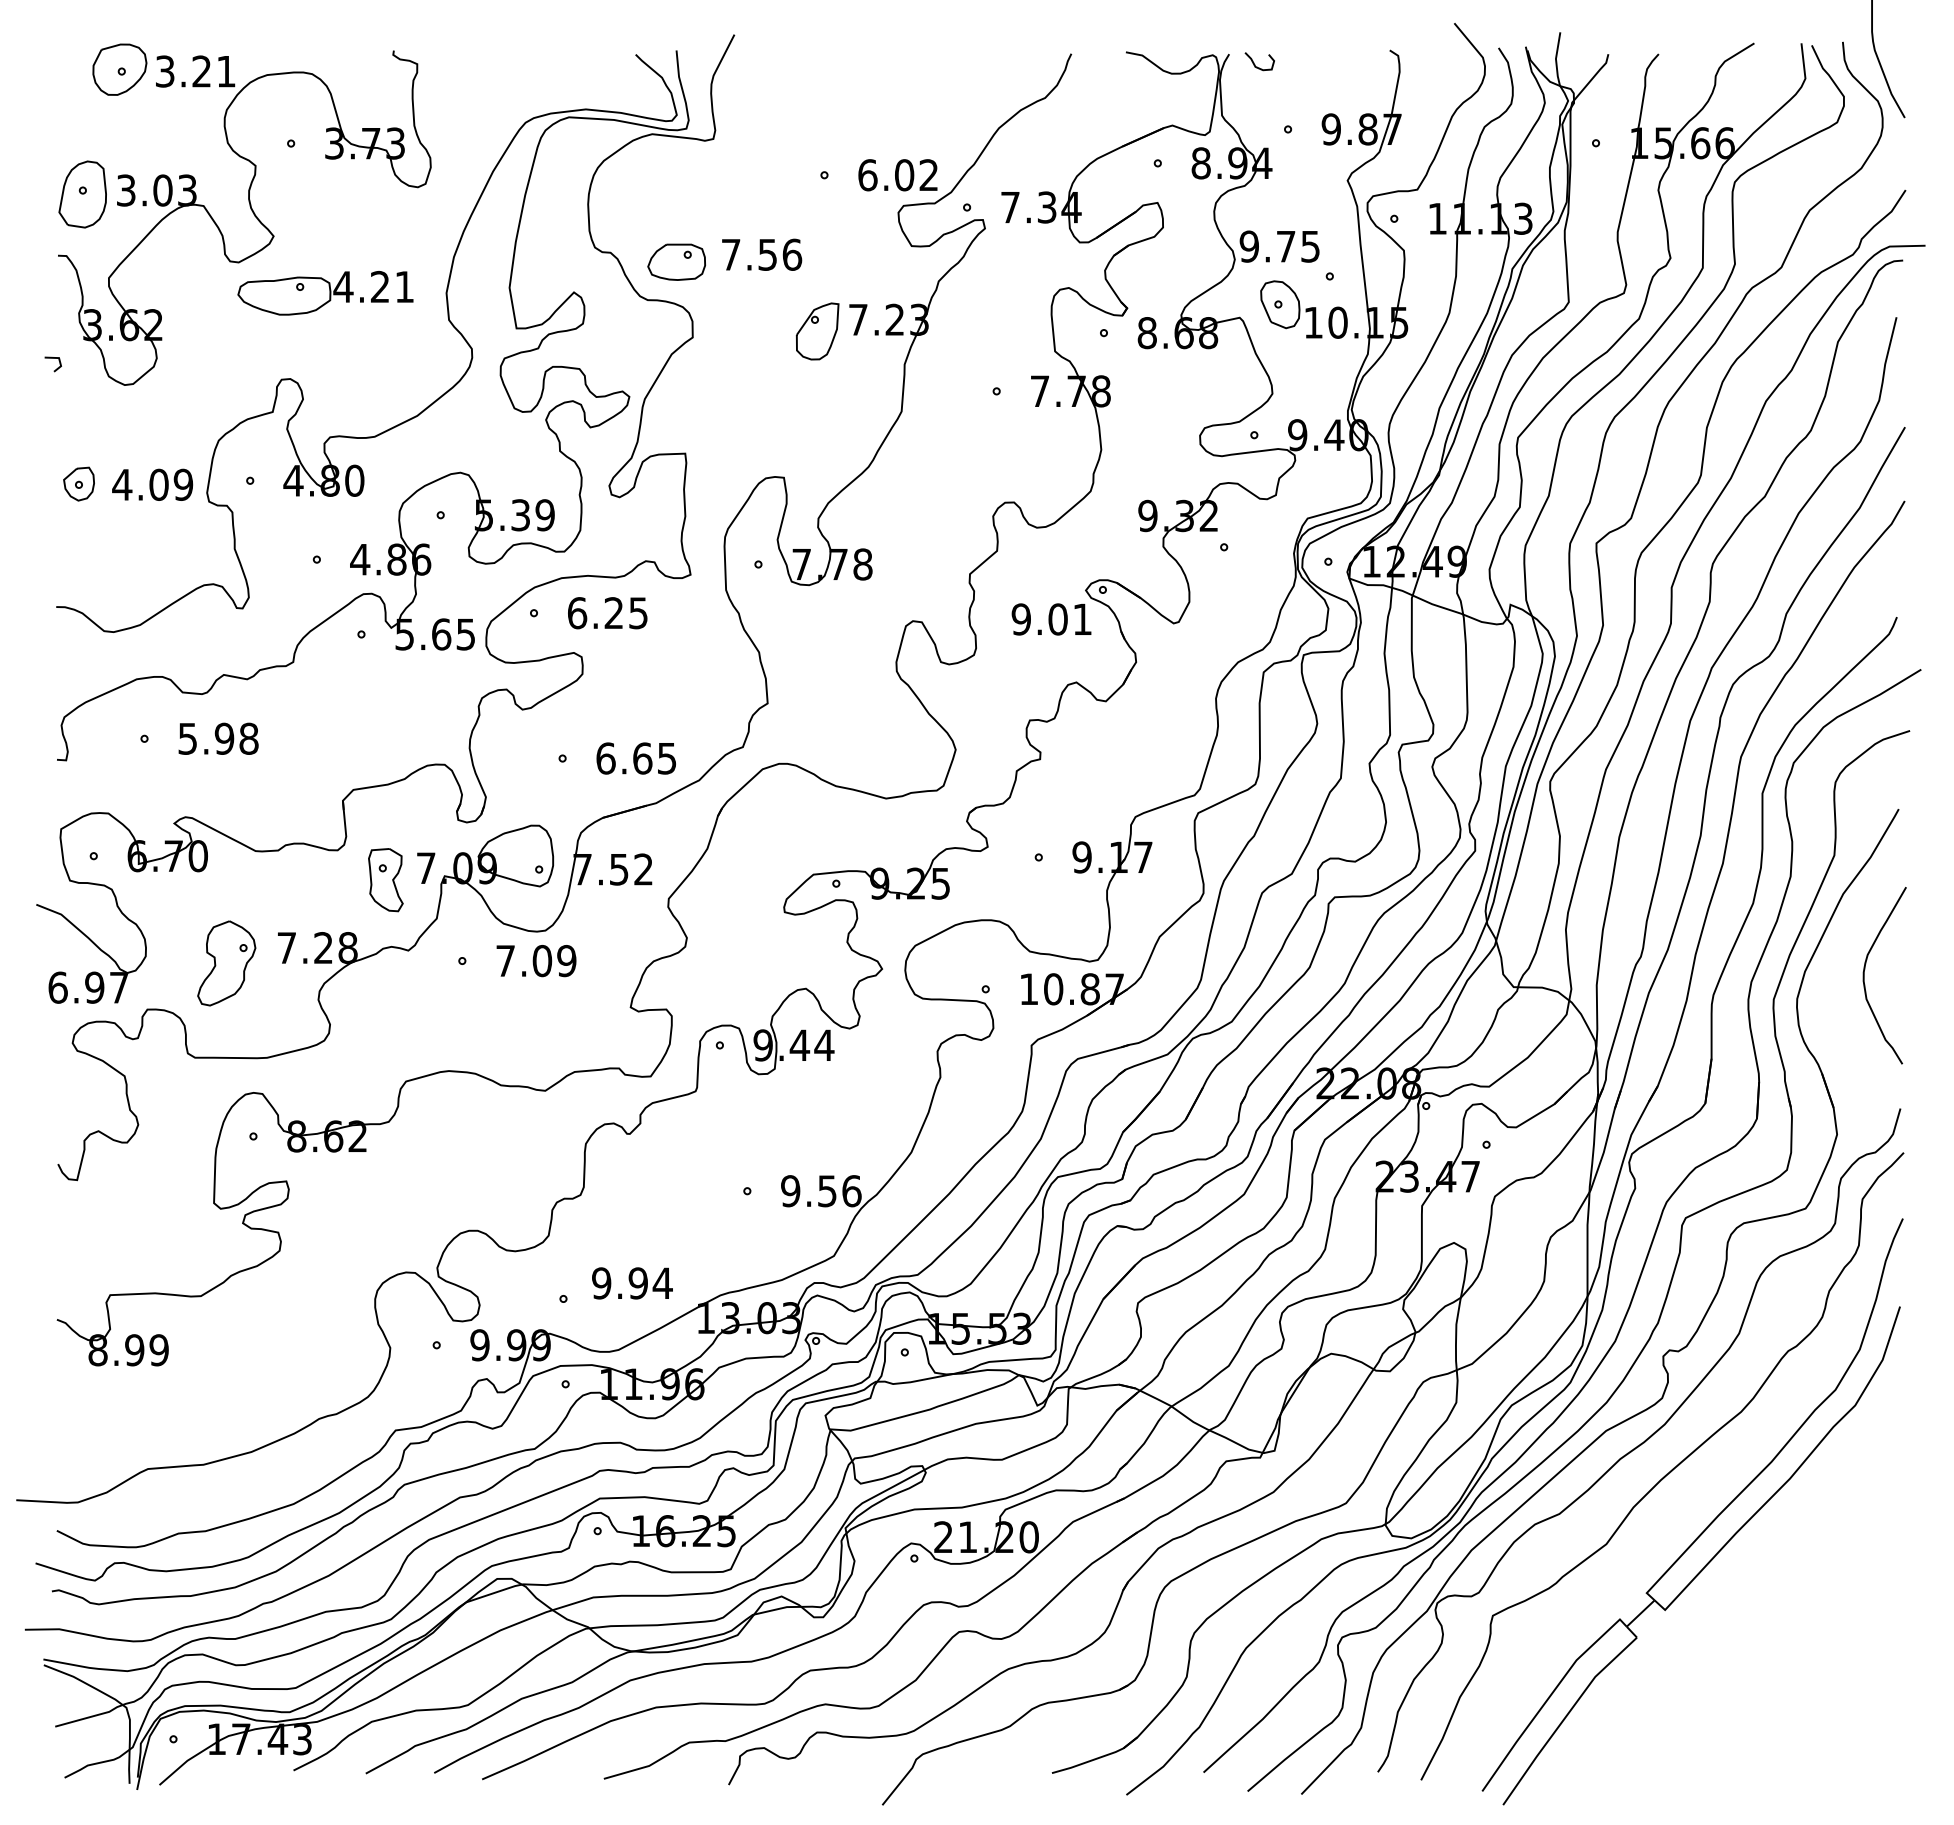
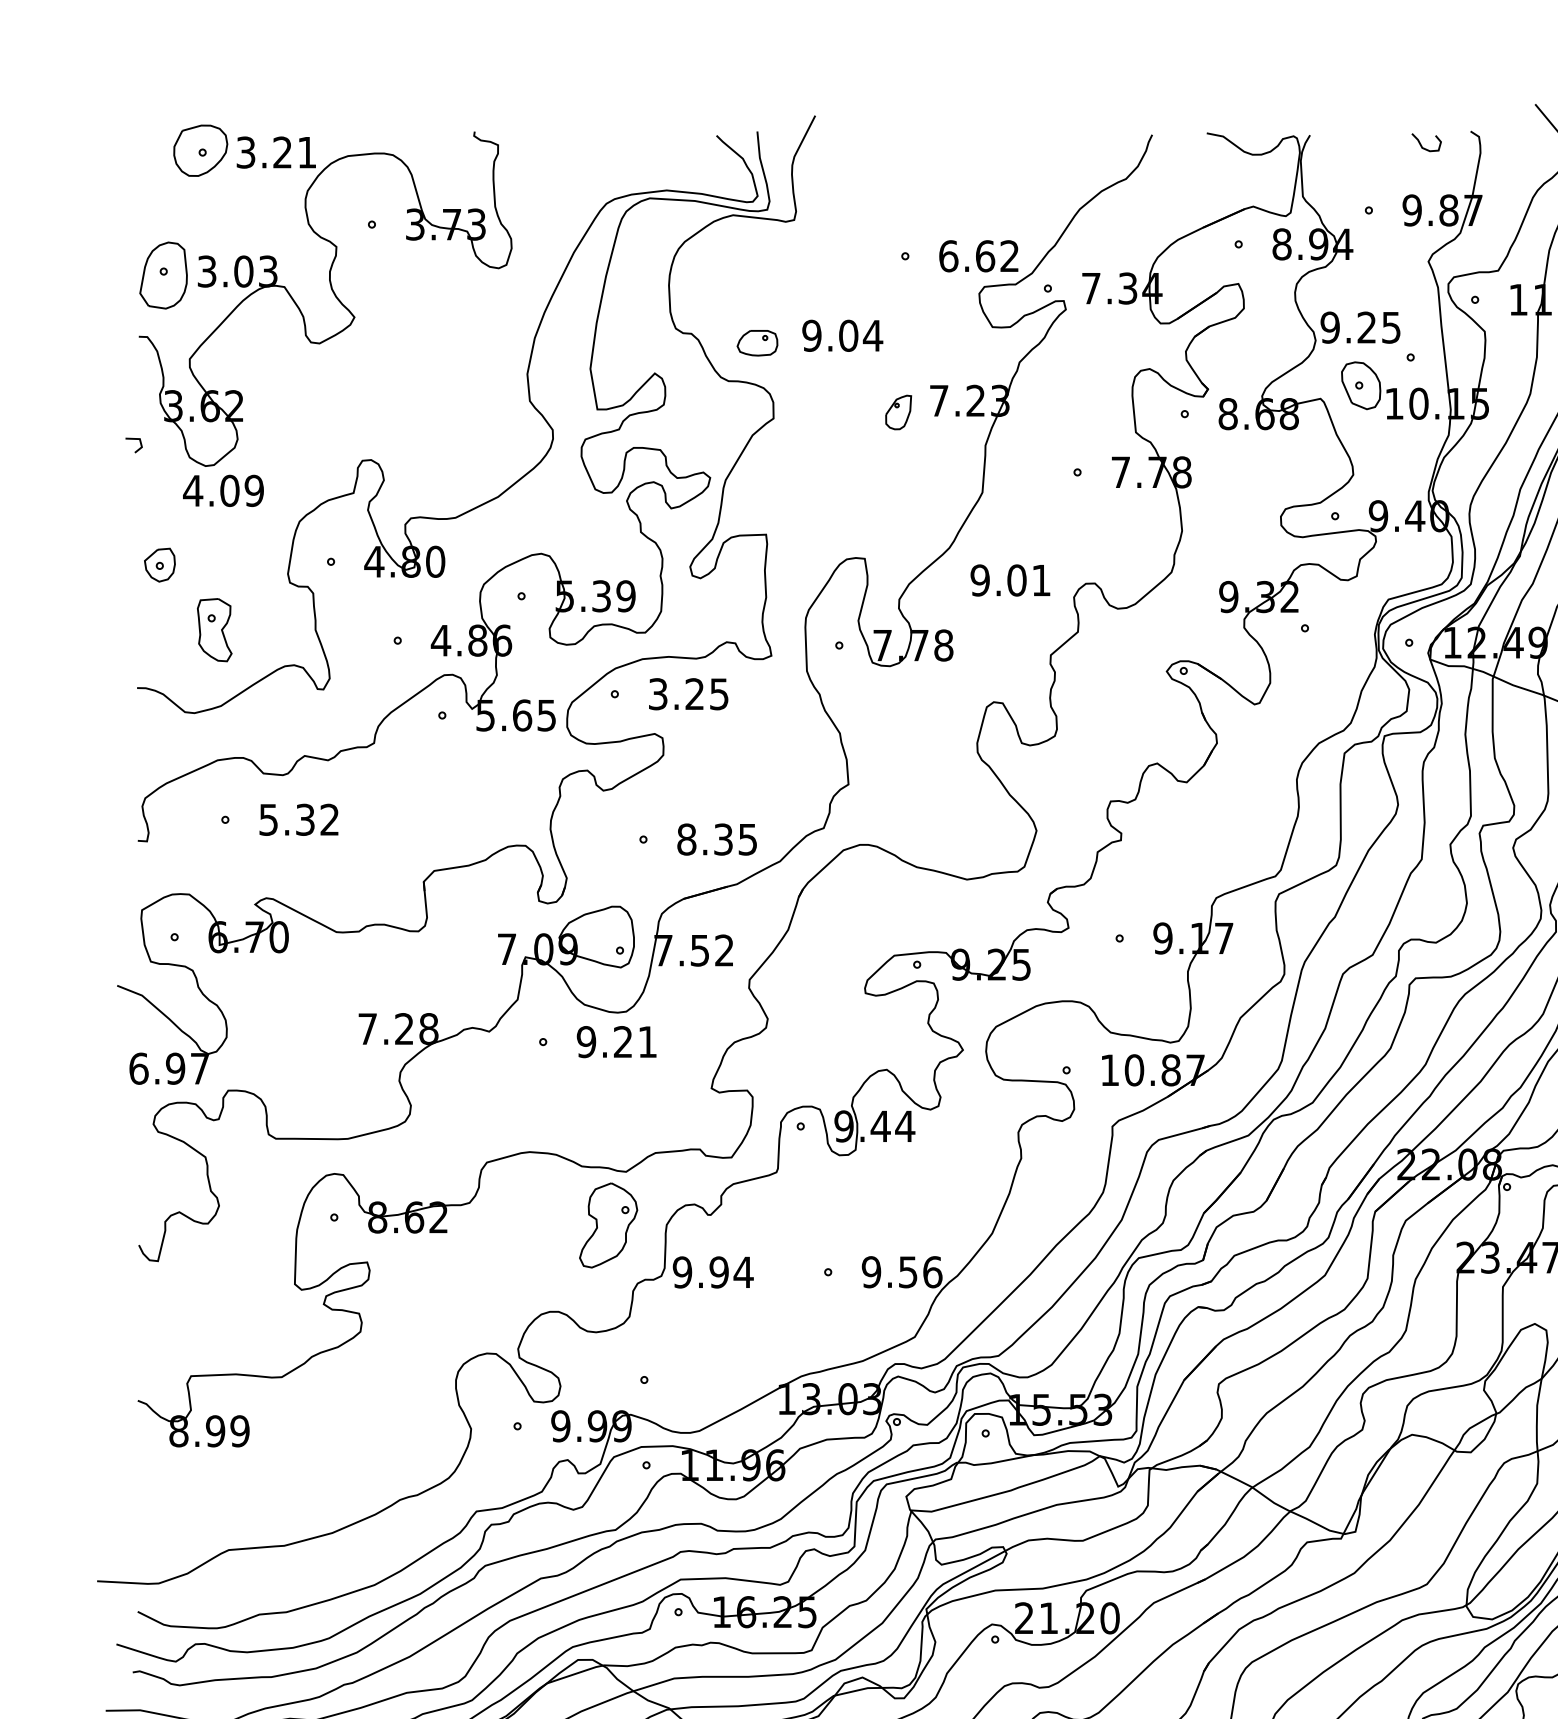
curve: (1255, 64) -> (1422, 145), moved
text: (904, 175) -> (985, 256), 6.02 -> 6.62
text: (1285, 246) -> (1366, 327), 9.75 -> 9.25
text: (761, 254) -> (842, 335), 7.56 -> 9.04
part: (676, 261) -> (757, 342), size x0.7
part: (325, 293) -> (406, 374), removed
part: (817, 331) -> (898, 412), size x0.6
text: (152, 484) -> (223, 490), moved
text: (577, 613) -> (658, 694), 6.25 -> 3.25
text: (1051, 619) -> (1010, 580), moved
text: (236, 738) -> (317, 819), 5.98 -> 5.32
text: (624, 758) -> (705, 839), 6.65 -> 8.35
part: (385, 880) -> (214, 630), moved
text: (536, 960) -> (617, 1041), 7.09 -> 9.21
part: (226, 963) -> (608, 1225), moved
text: (632, 1283) -> (713, 1272), moved

